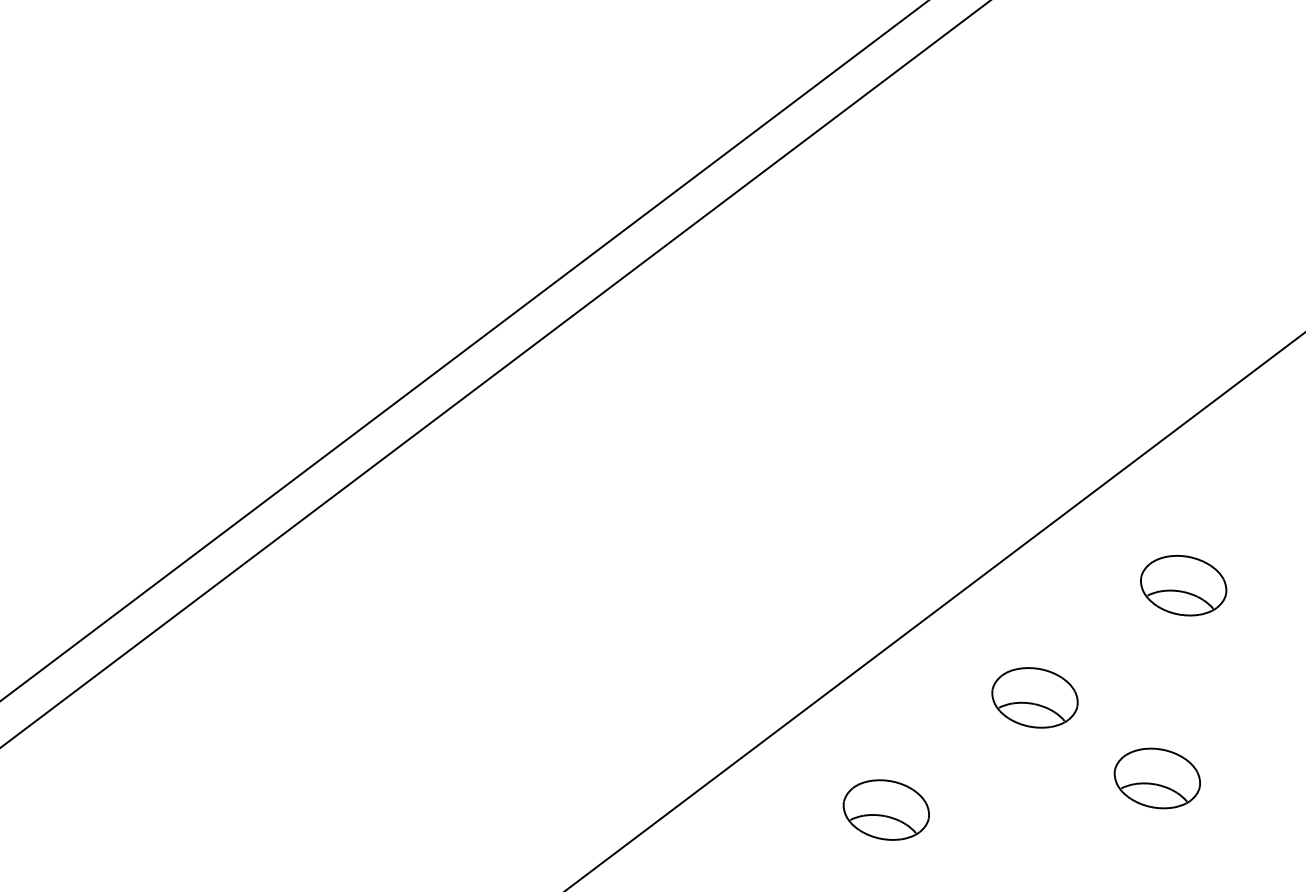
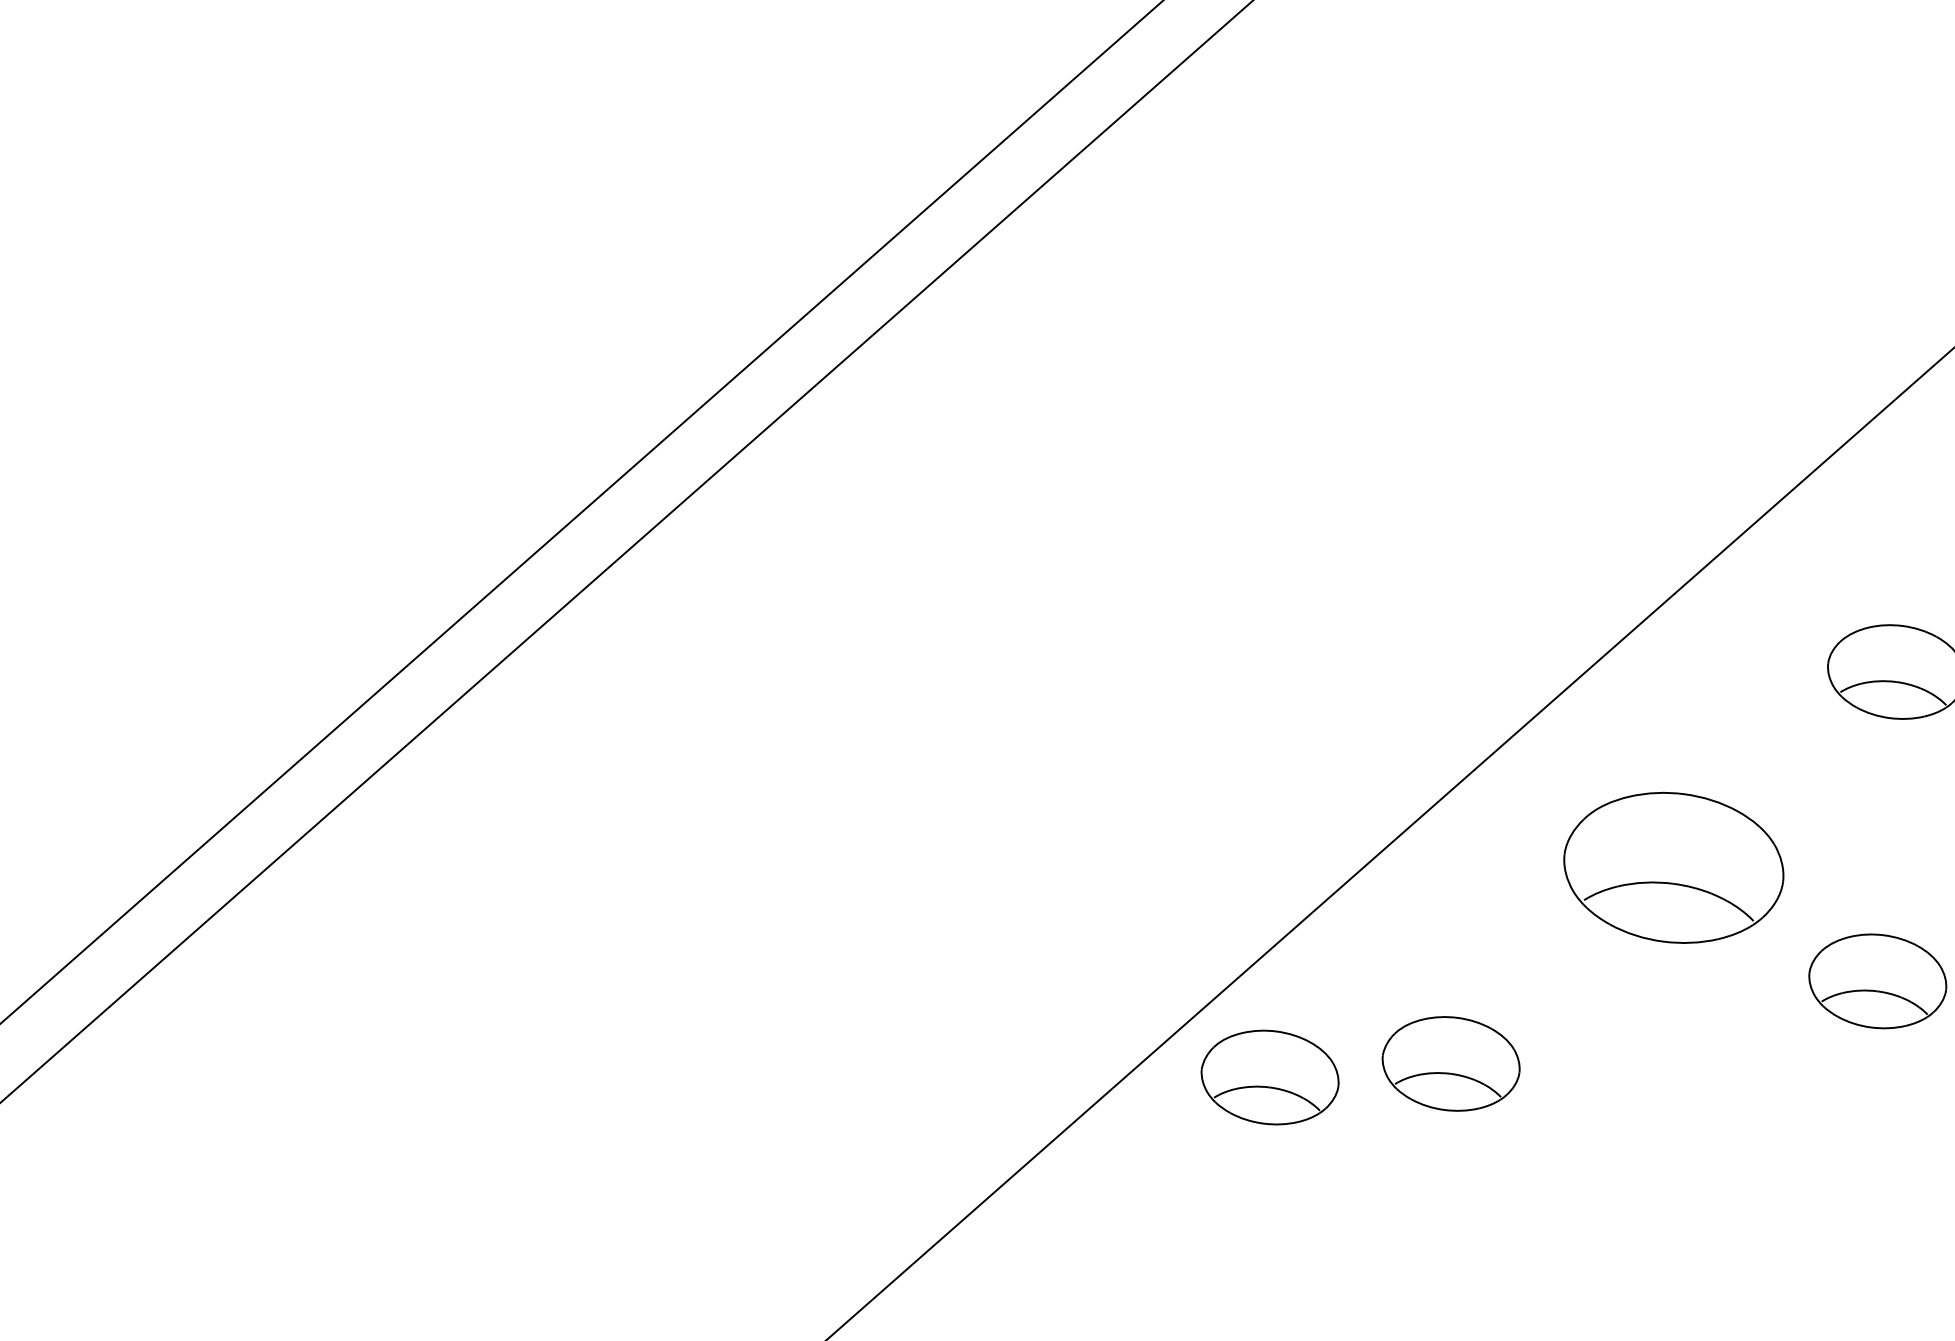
part: (1034, 697) -> (1672, 867), size x1.6
part: (771, 809) -> (1268, 1076), added

